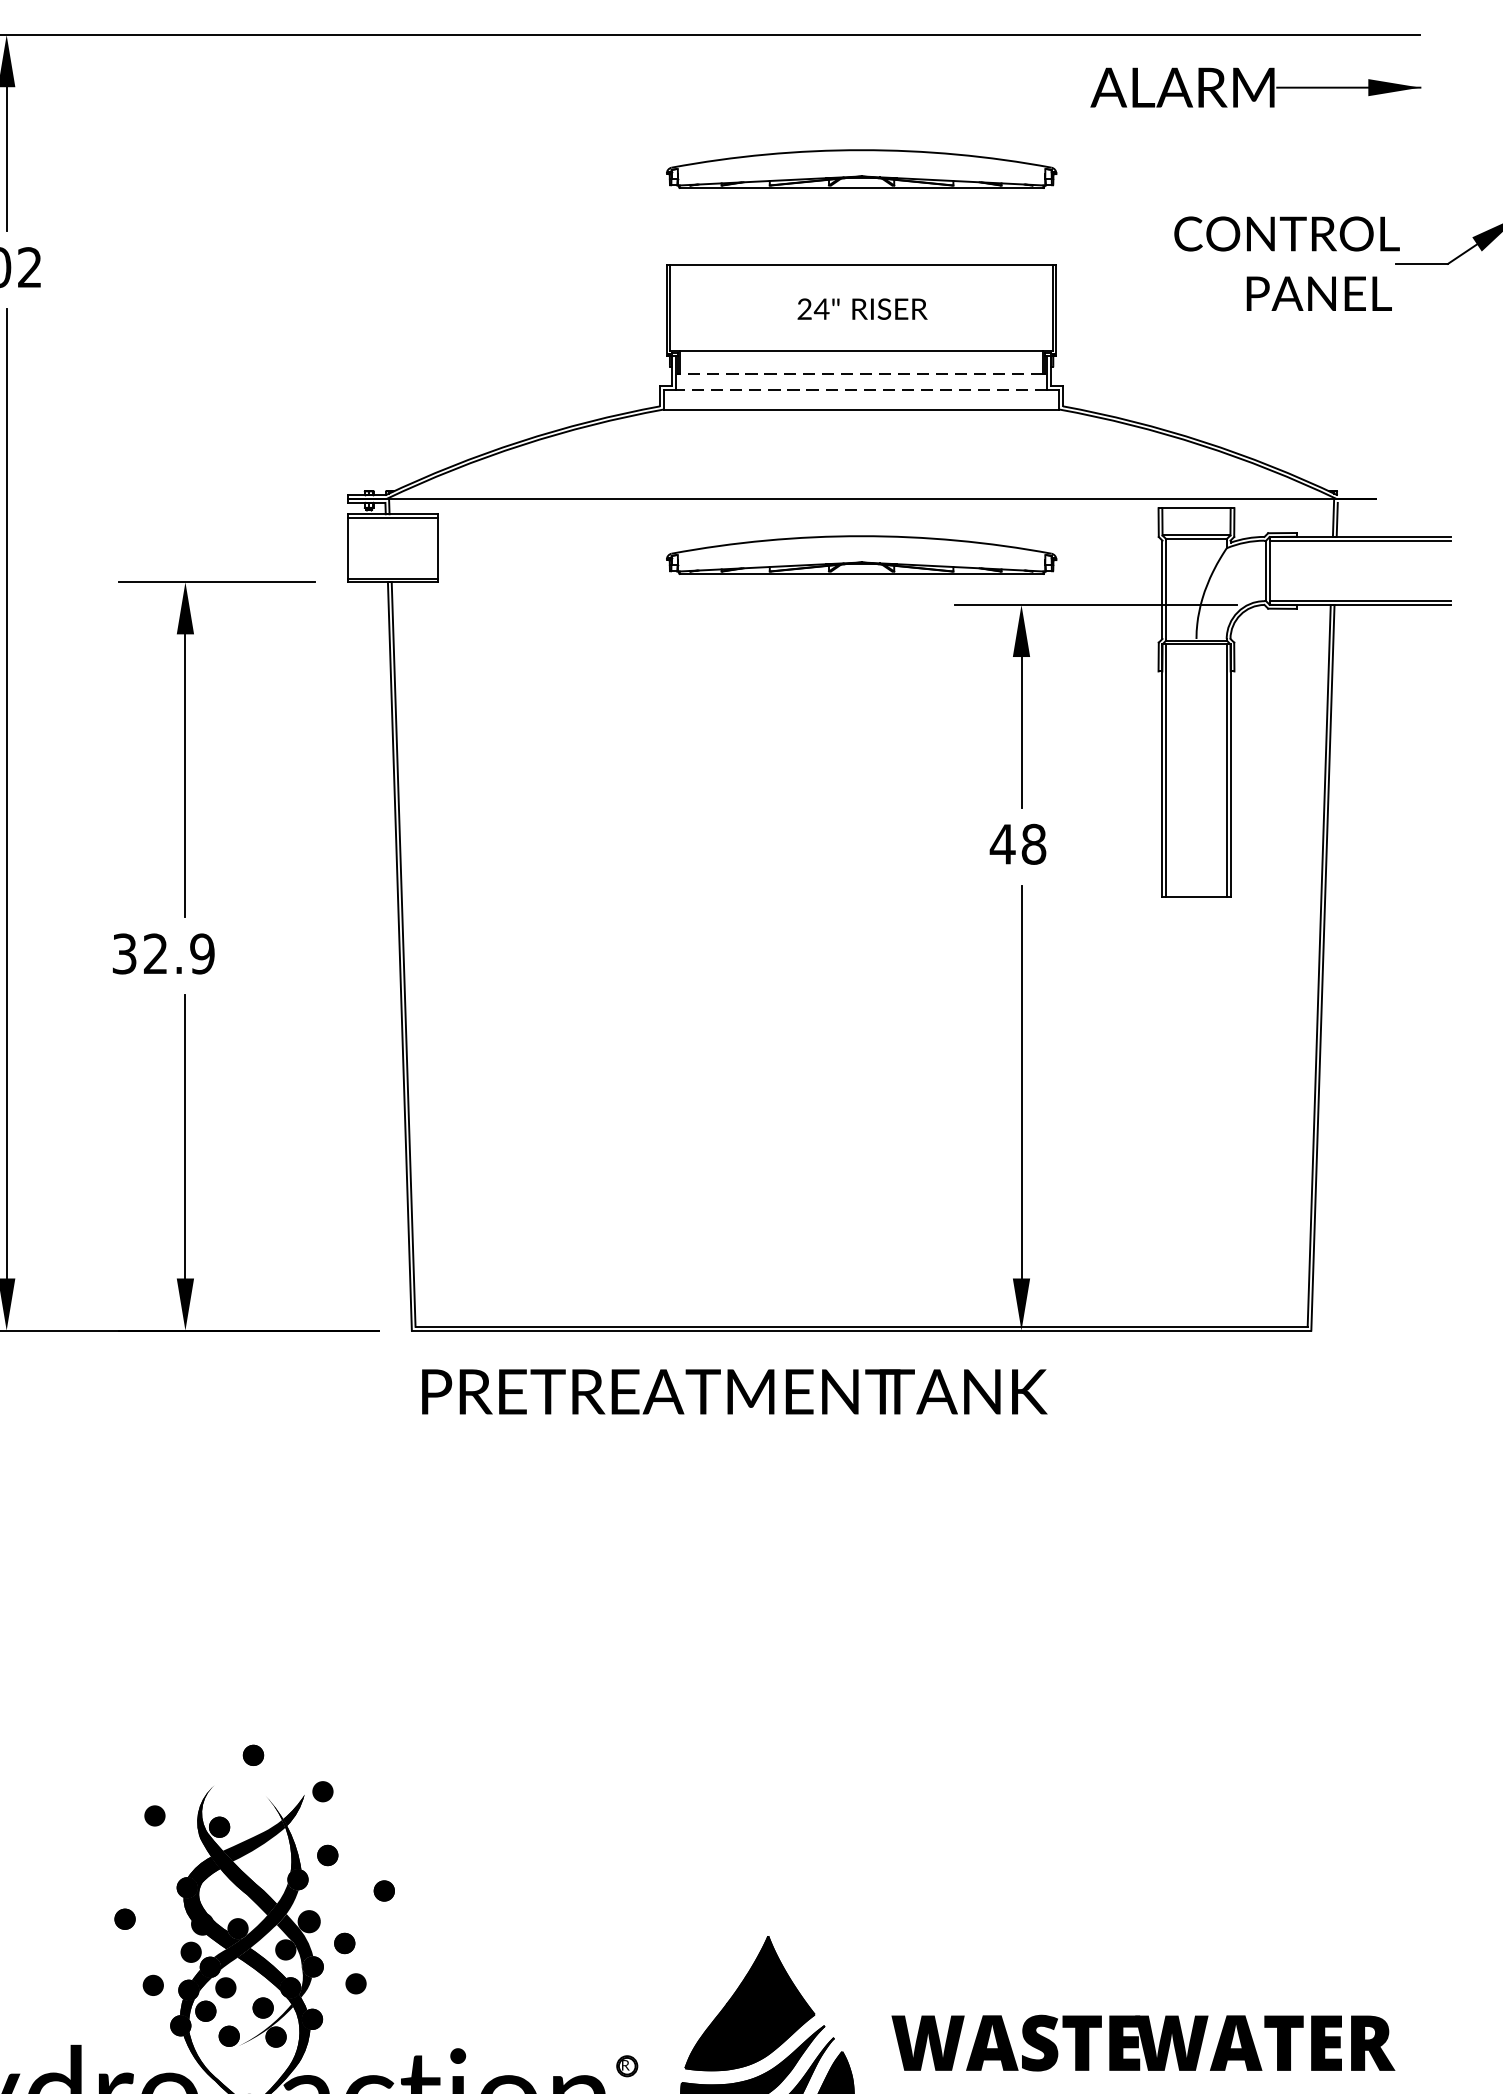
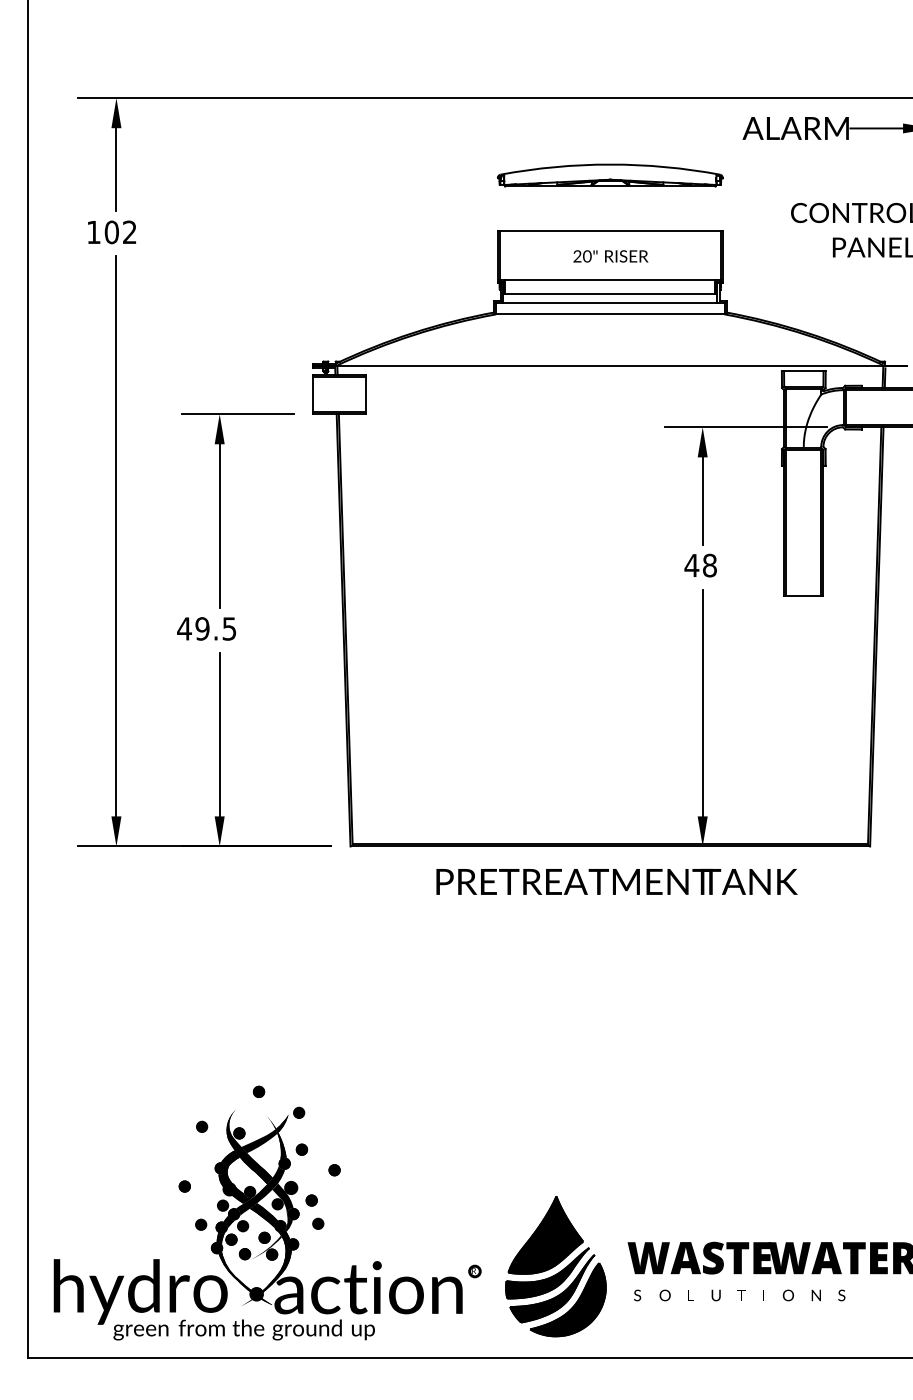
text: (820, 309) -> (586, 256), 24" -> 20"
line: (861, 375) -> (610, 294), dashed -> solid
line: (860, 388) -> (609, 302), dashed -> solid
part: (861, 555) -> (610, 398), removed
text: (162, 953) -> (206, 628), 32.9 -> 49.5
text: (733, 1391) -> (616, 881), moved

